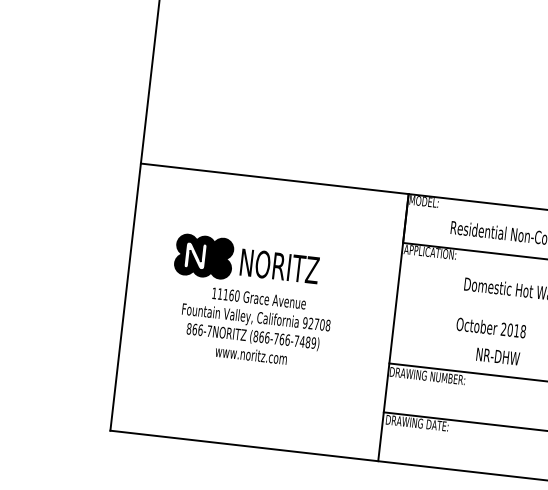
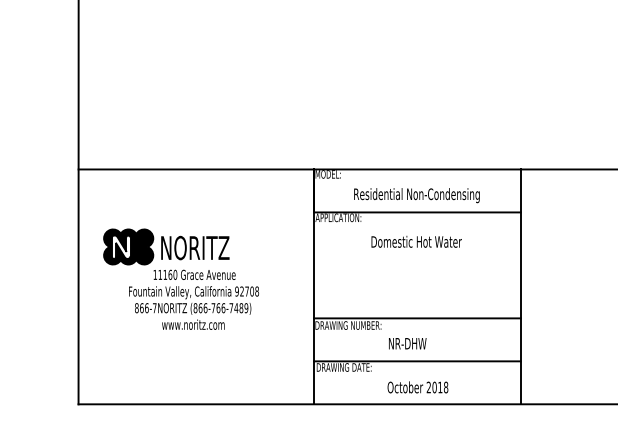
part: (247, 260) -> (166, 246), moved
text: (490, 327) -> (417, 387), moved
text: (497, 356) -> (407, 343), moved

